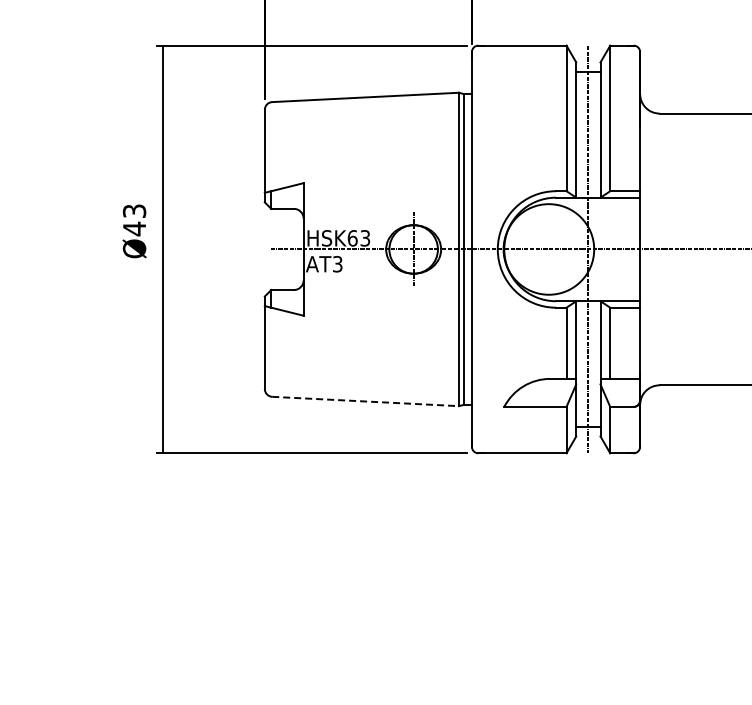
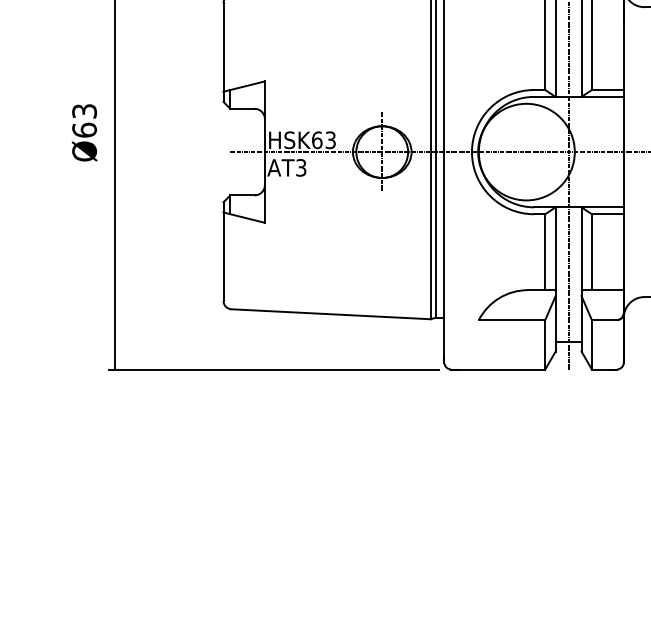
text: (134, 228) -> (84, 129), Ø43 -> Ø63
line: (366, 401) -> (331, 314), dashed -> solid

